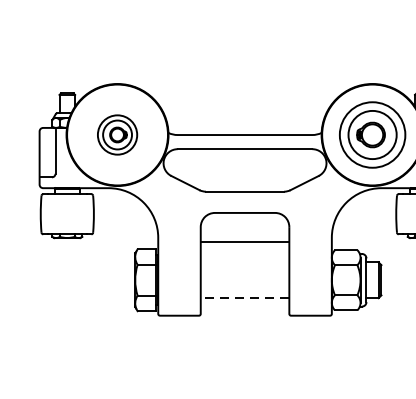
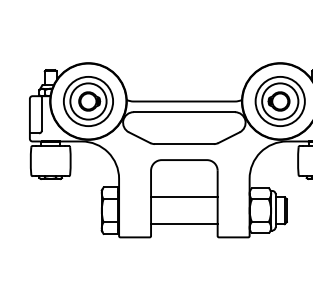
part: (117, 134) -> (88, 101), size x1.67
line: (245, 242) -> (184, 197), moved
line: (243, 298) -> (183, 224), dashed -> solid

